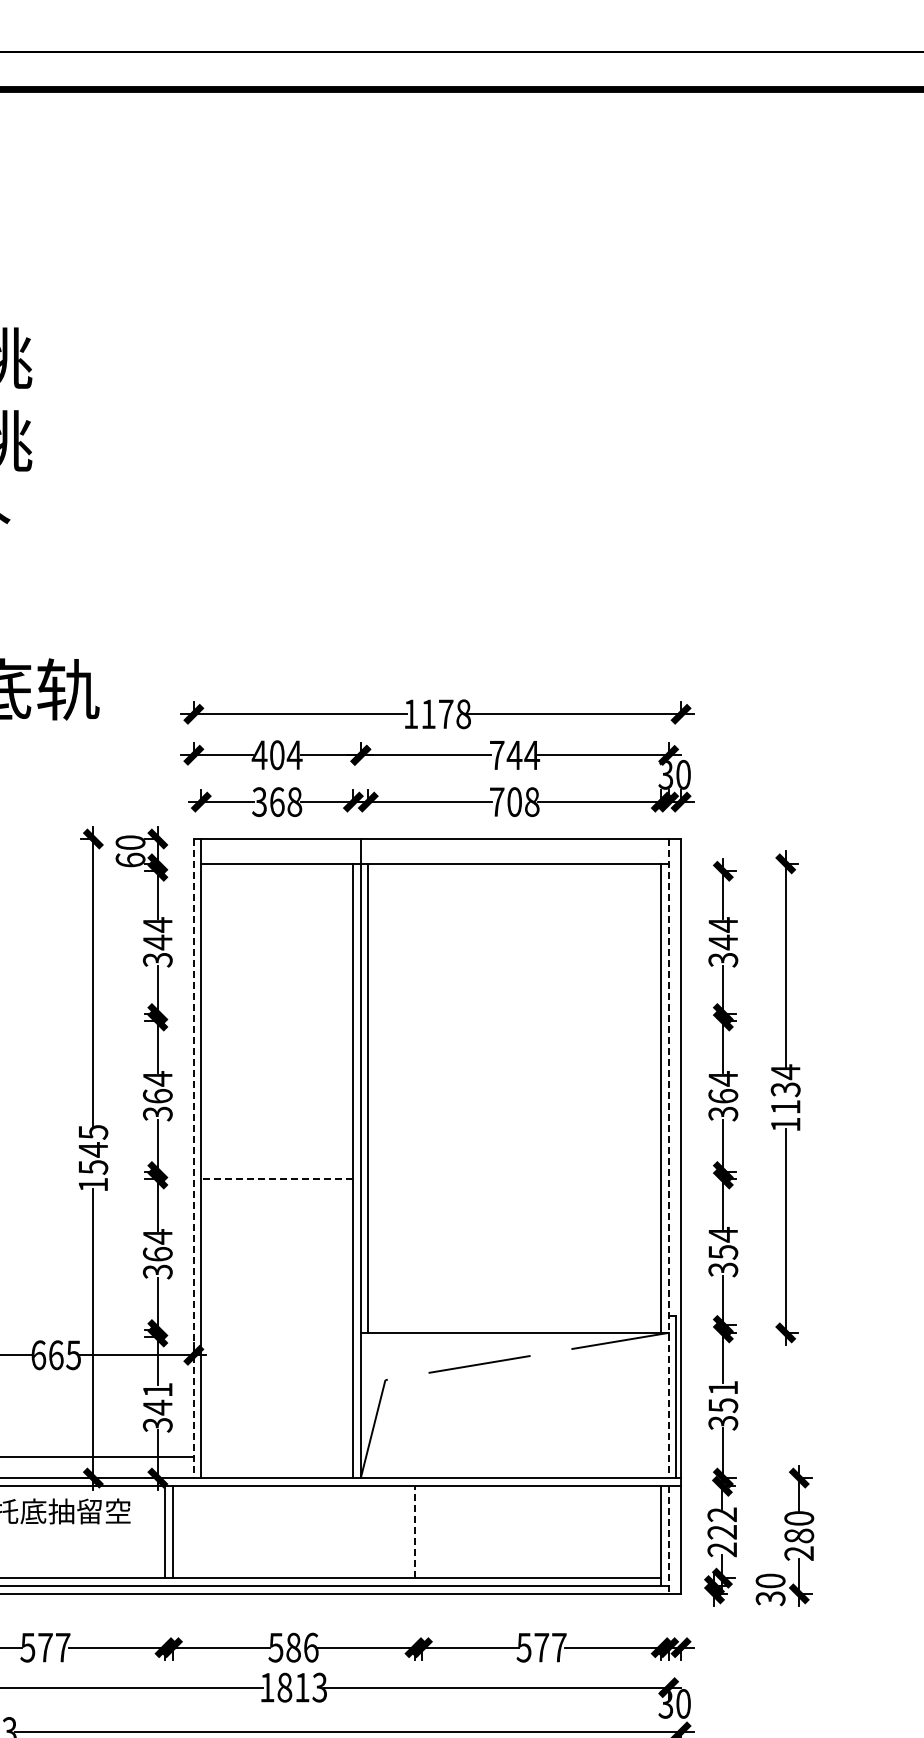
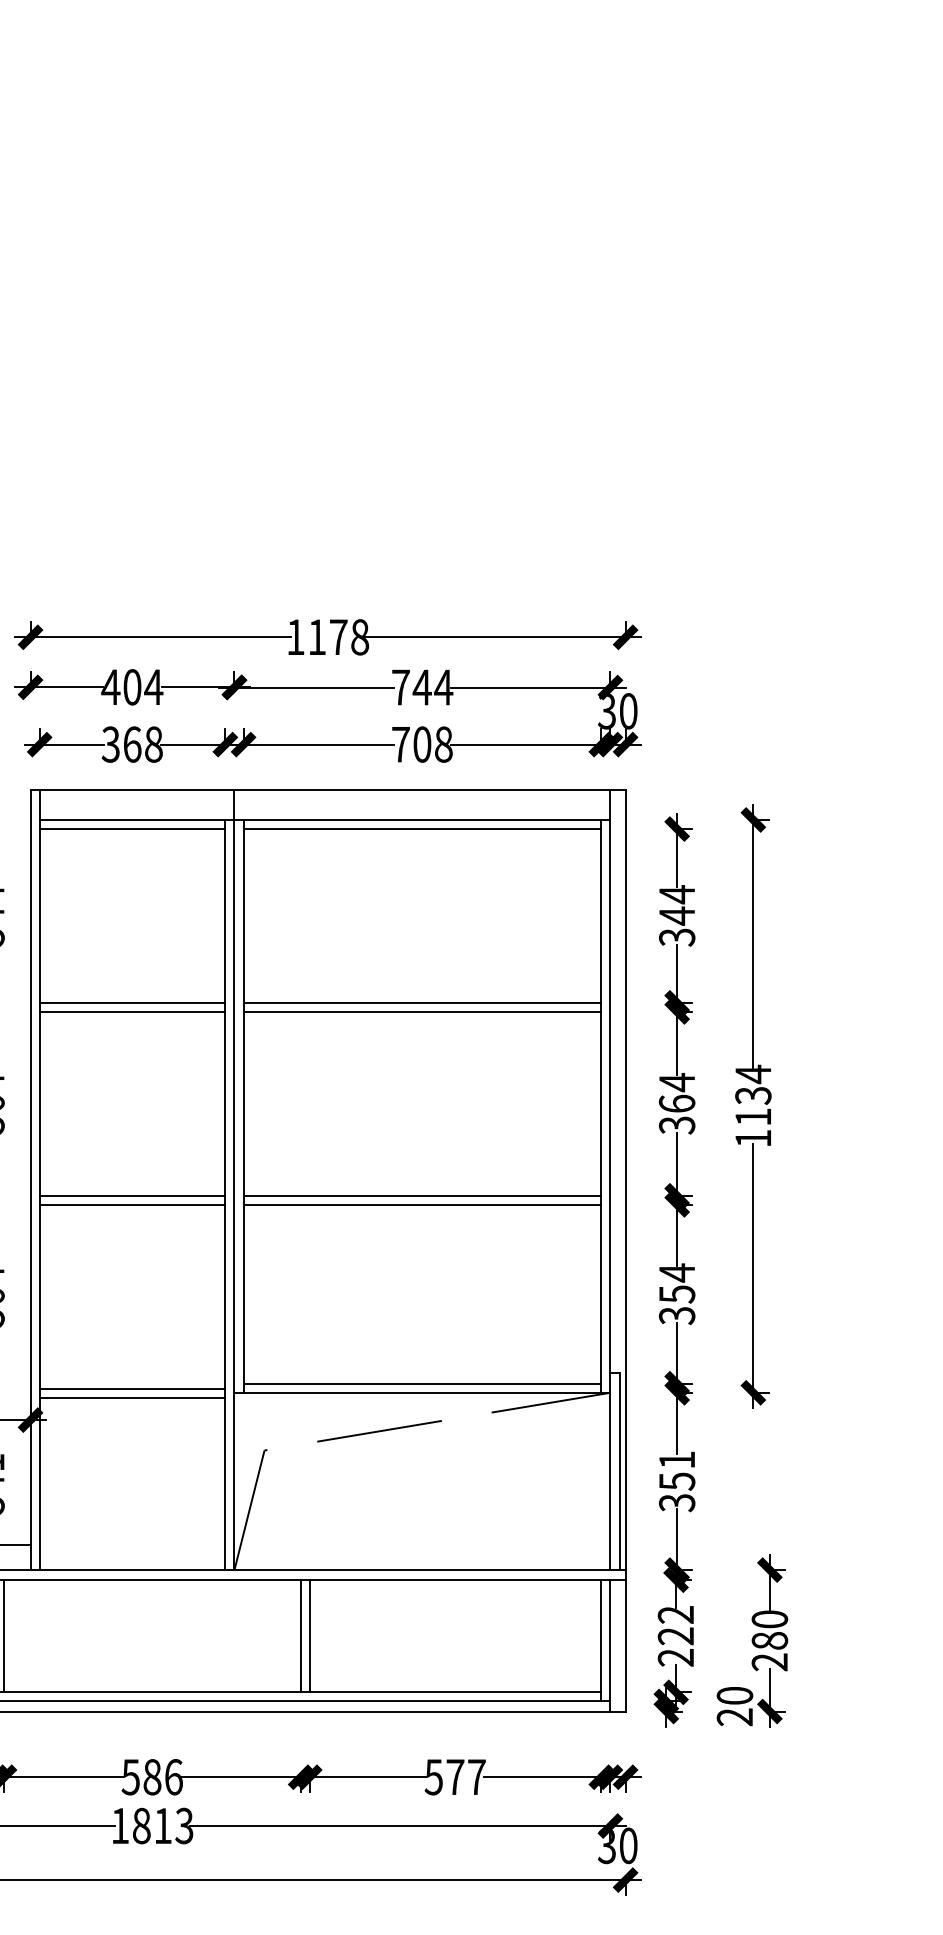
line: (277, 871) -> (132, 829), added
line: (514, 871) -> (422, 829), added
line: (277, 1013) -> (132, 1002), added
line: (514, 1013) -> (422, 1002), added
line: (277, 1021) -> (132, 1012), added
line: (514, 1021) -> (422, 1012), added
line: (193, 1158) -> (30, 1179), dashed -> solid
line: (668, 1158) -> (610, 1179), dashed -> solid
line: (277, 1171) -> (132, 1195), added
line: (514, 1171) -> (422, 1195), added
line: (276, 1179) -> (131, 1205), dashed -> solid
line: (514, 1179) -> (422, 1205), added
line: (514, 1325) -> (422, 1383), added
line: (277, 1329) -> (132, 1388), added
line: (277, 1337) -> (132, 1398), added
line: (415, 1532) -> (301, 1636), dashed -> solid
line: (422, 1532) -> (309, 1636), added
line: (668, 1540) -> (610, 1646), dashed -> solid
text: (770, 1598) -> (734, 1717), 30 -> 20

